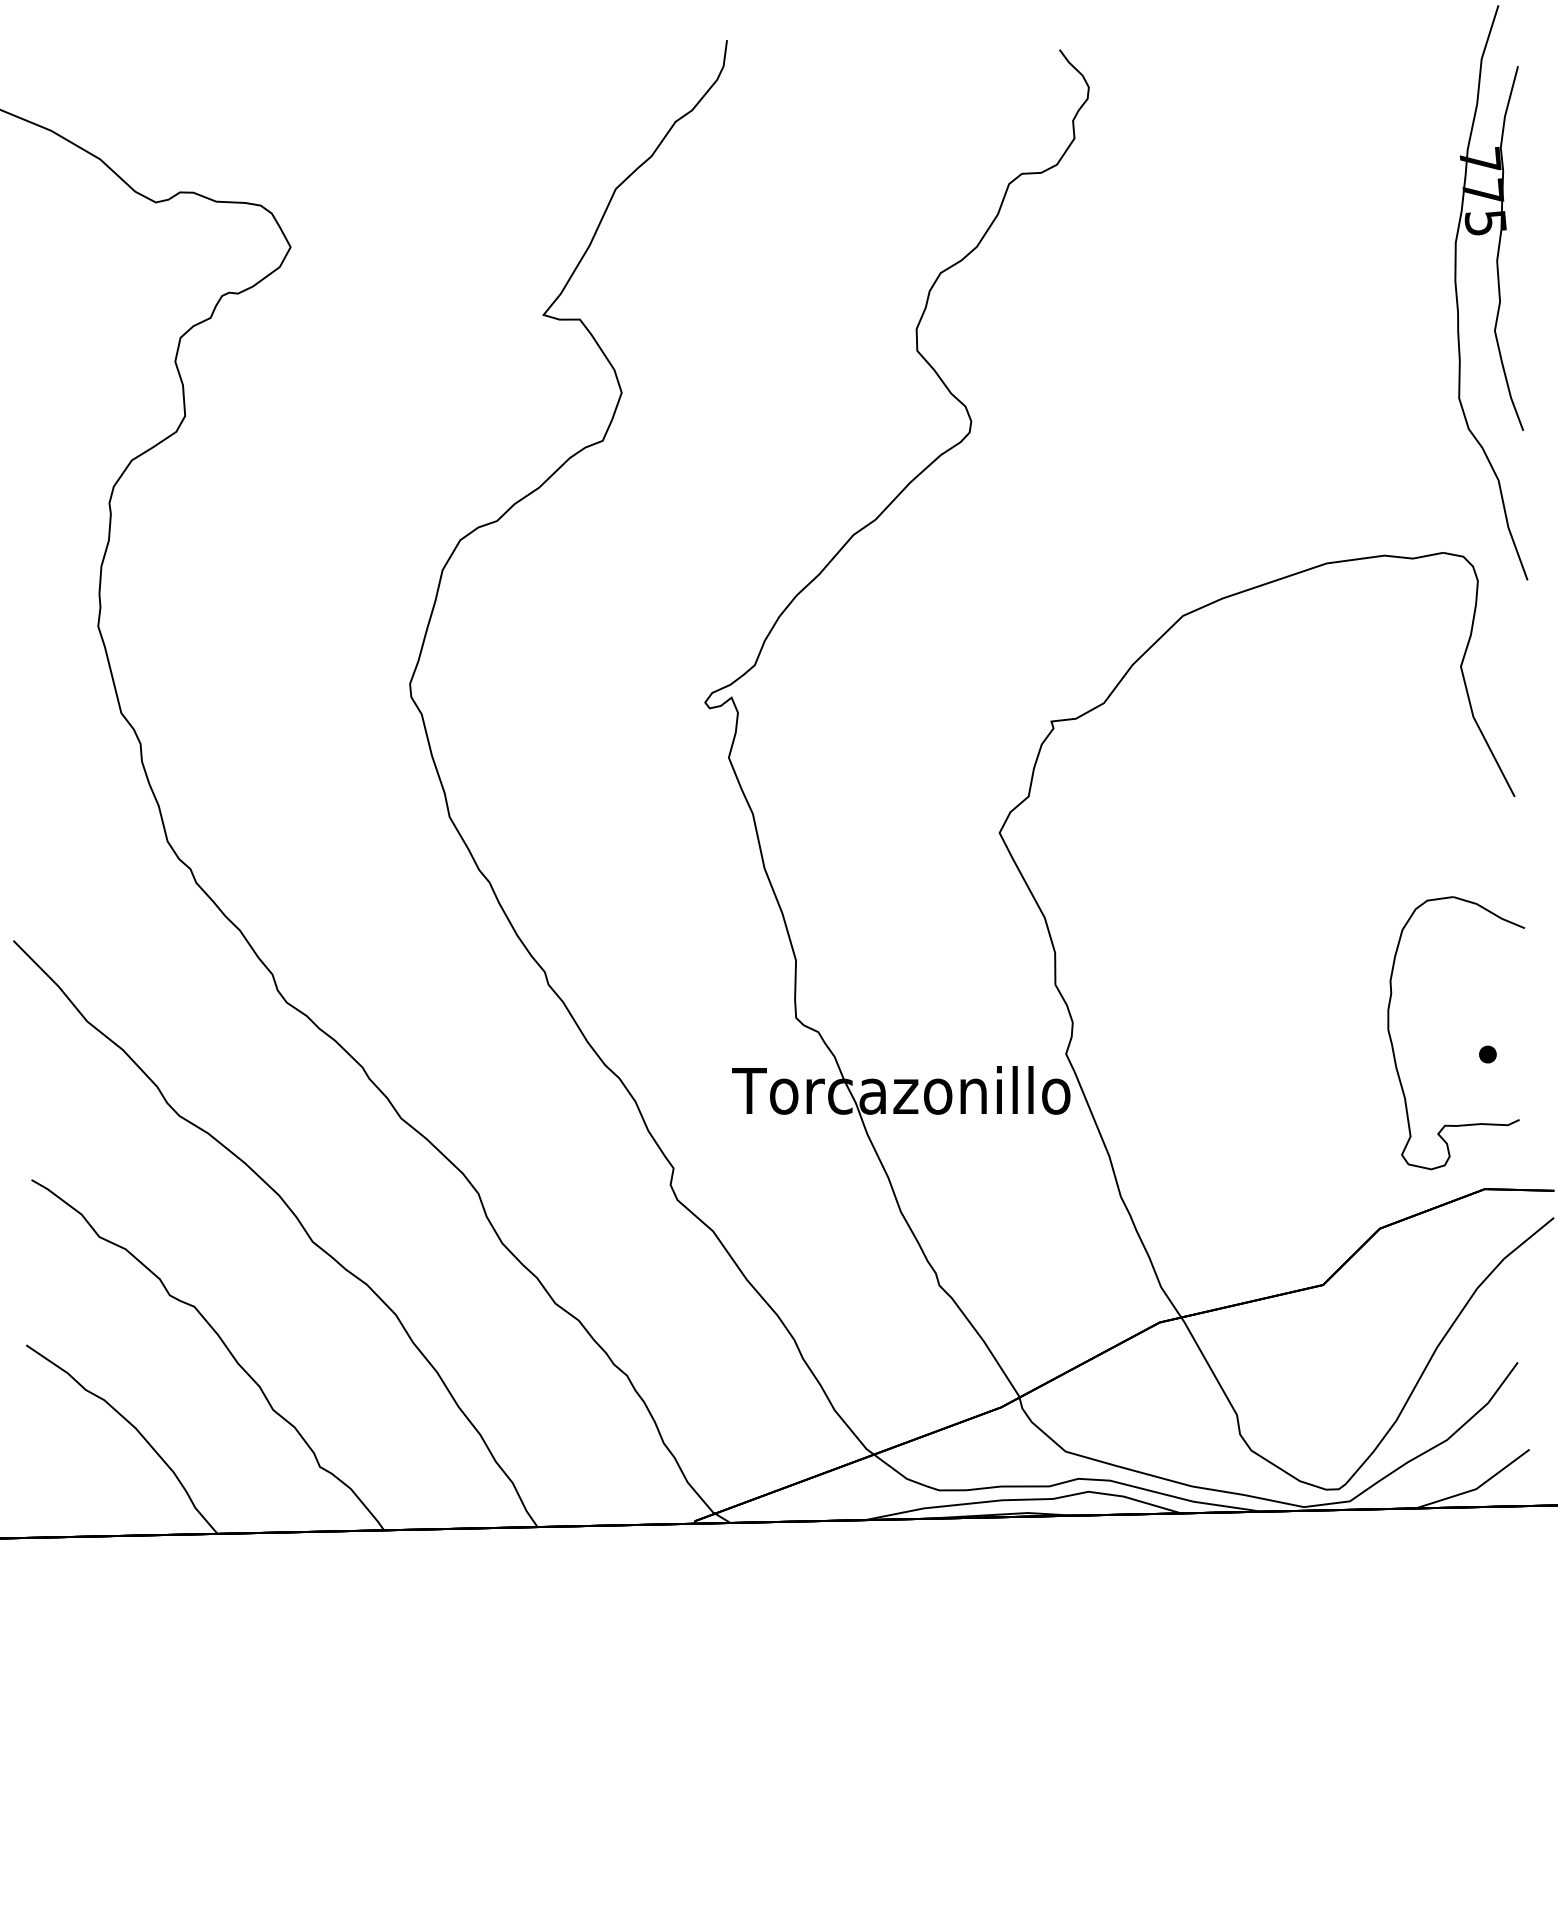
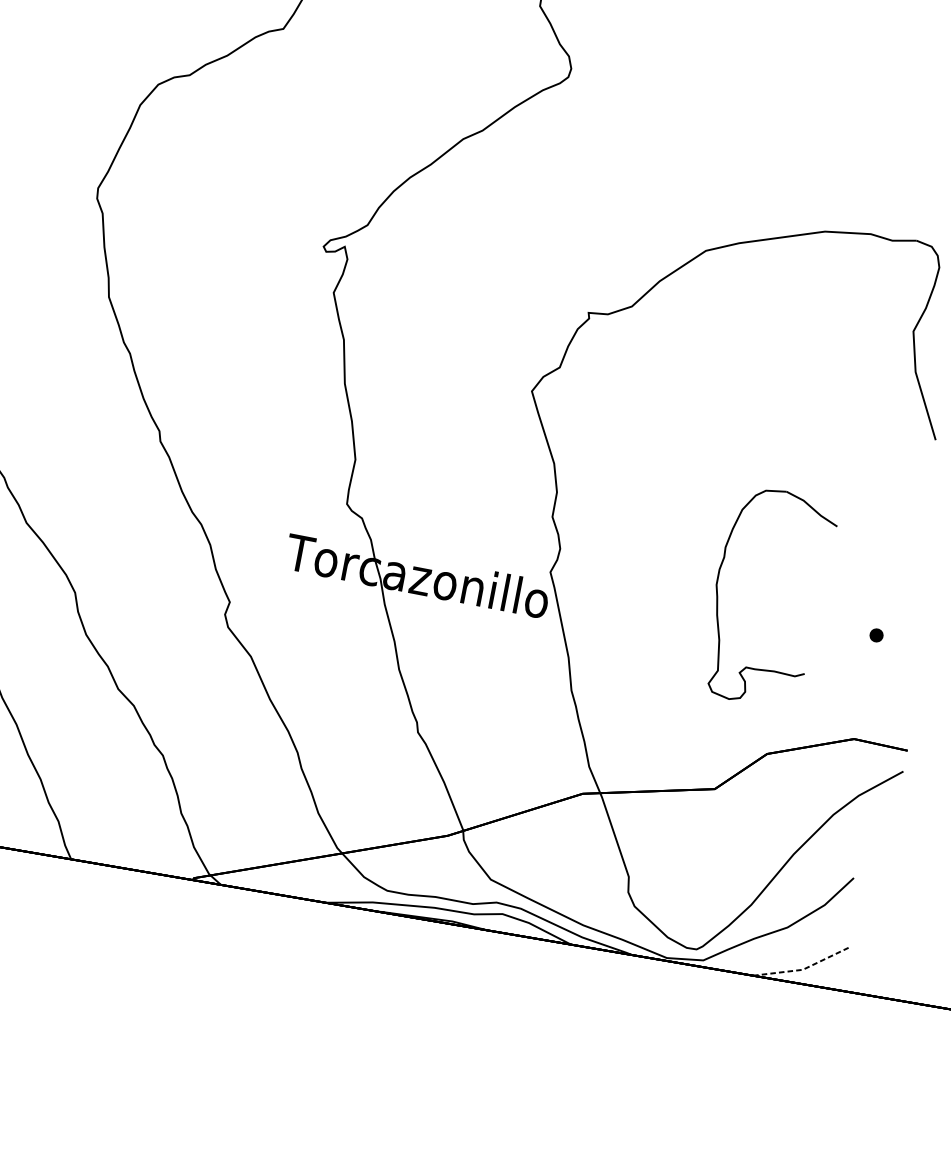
part: (1393, 1045) -> (718, 597), moved
line: (1477, 1488) -> (803, 969), solid -> dashed

